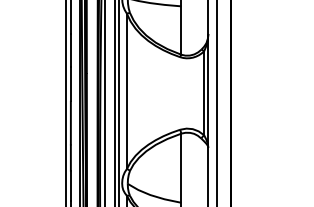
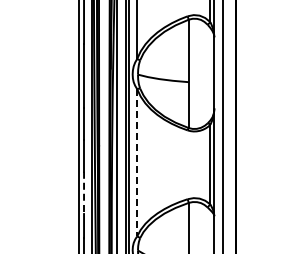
line: (127, 91) -> (137, 162), solid -> dashed
line: (71, 123) -> (84, 193), solid -> dashed

